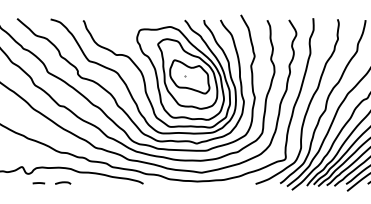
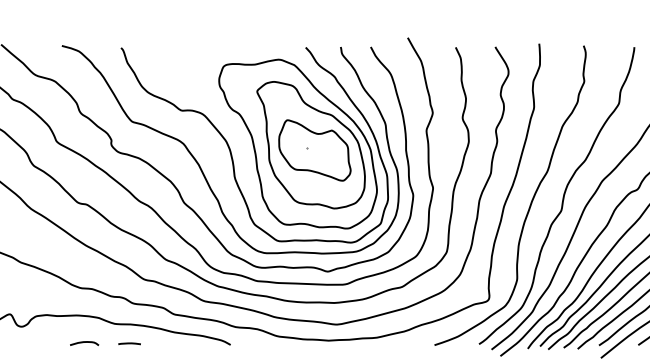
line: (38, 183) -> (128, 344), moved

